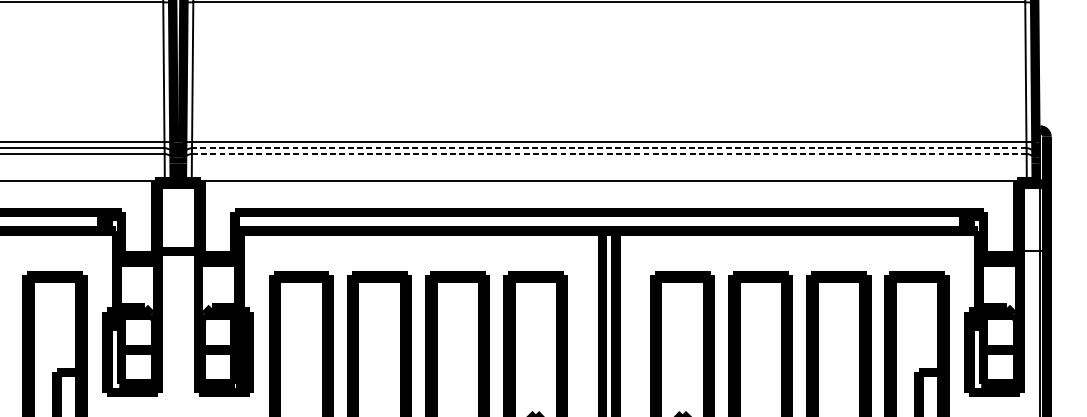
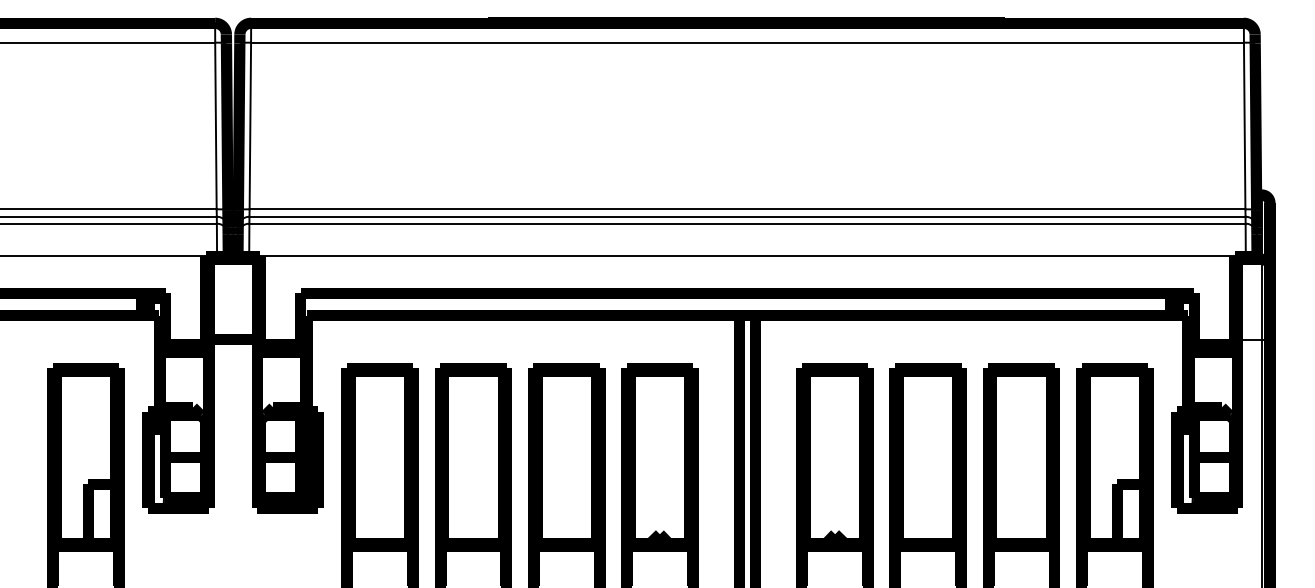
line: (609, 148) -> (747, 216), dashed -> solid
line: (610, 153) -> (748, 223), dashed -> solid

